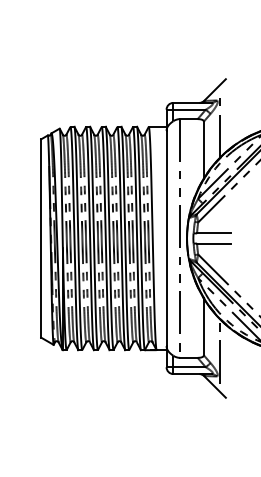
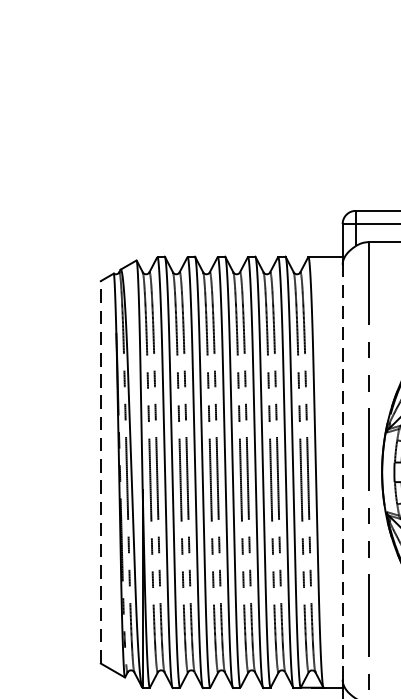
line: (41, 238) -> (101, 472), solid -> dashed
line: (166, 238) -> (342, 472), solid -> dashed

